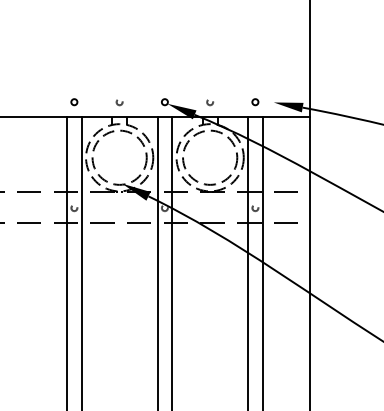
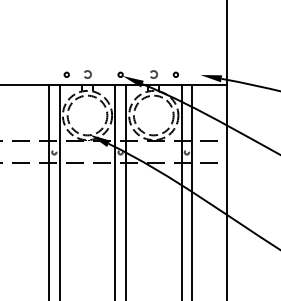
circle: (74, 102) -> (66, 75), moved
circle: (119, 102) -> (87, 75), size x1.6
circle: (210, 102) -> (154, 75), size x1.6
circle: (255, 102) -> (176, 75), moved

